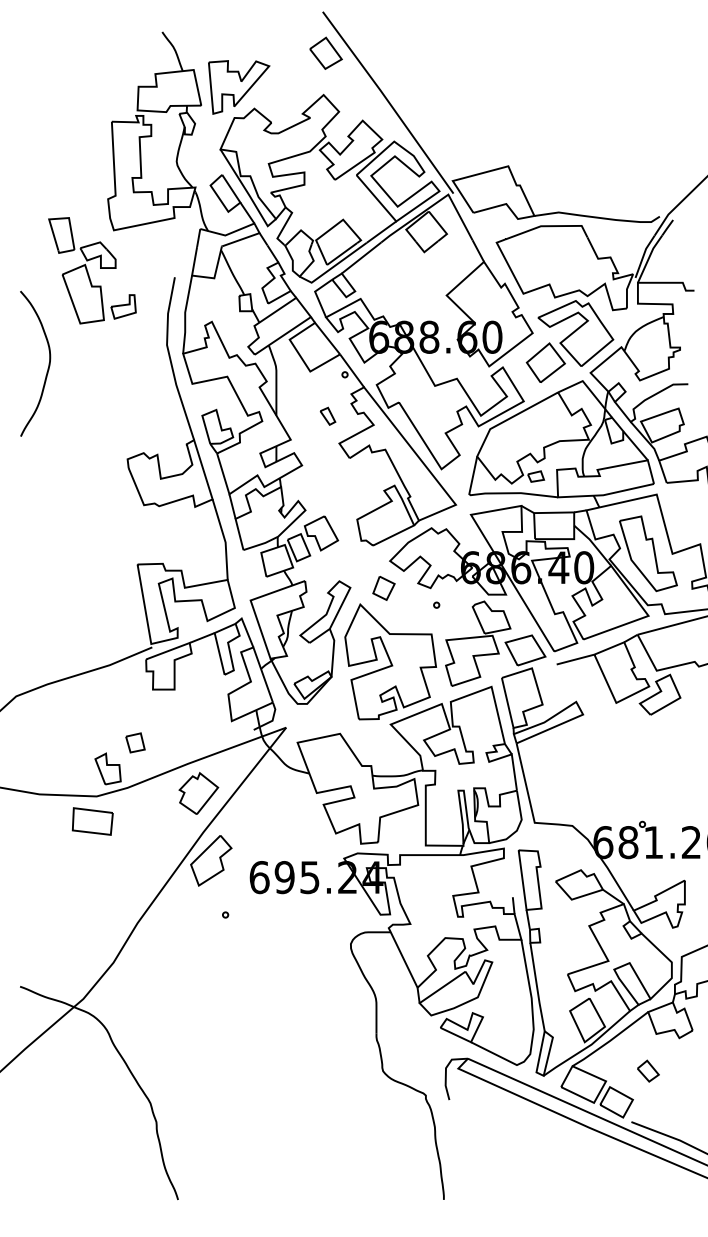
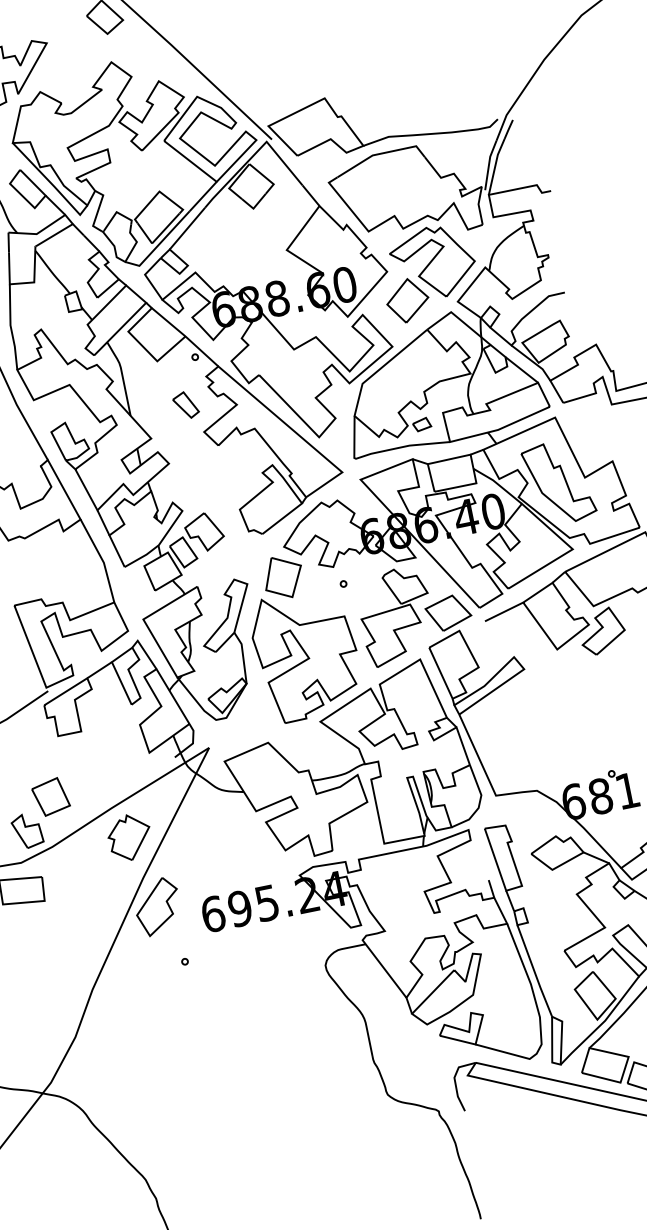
part: (327, 416) -> (185, 405), size x1.43
part: (383, 588) -> (282, 577), size x1.67
part: (135, 742) -> (50, 796), size x1.67

